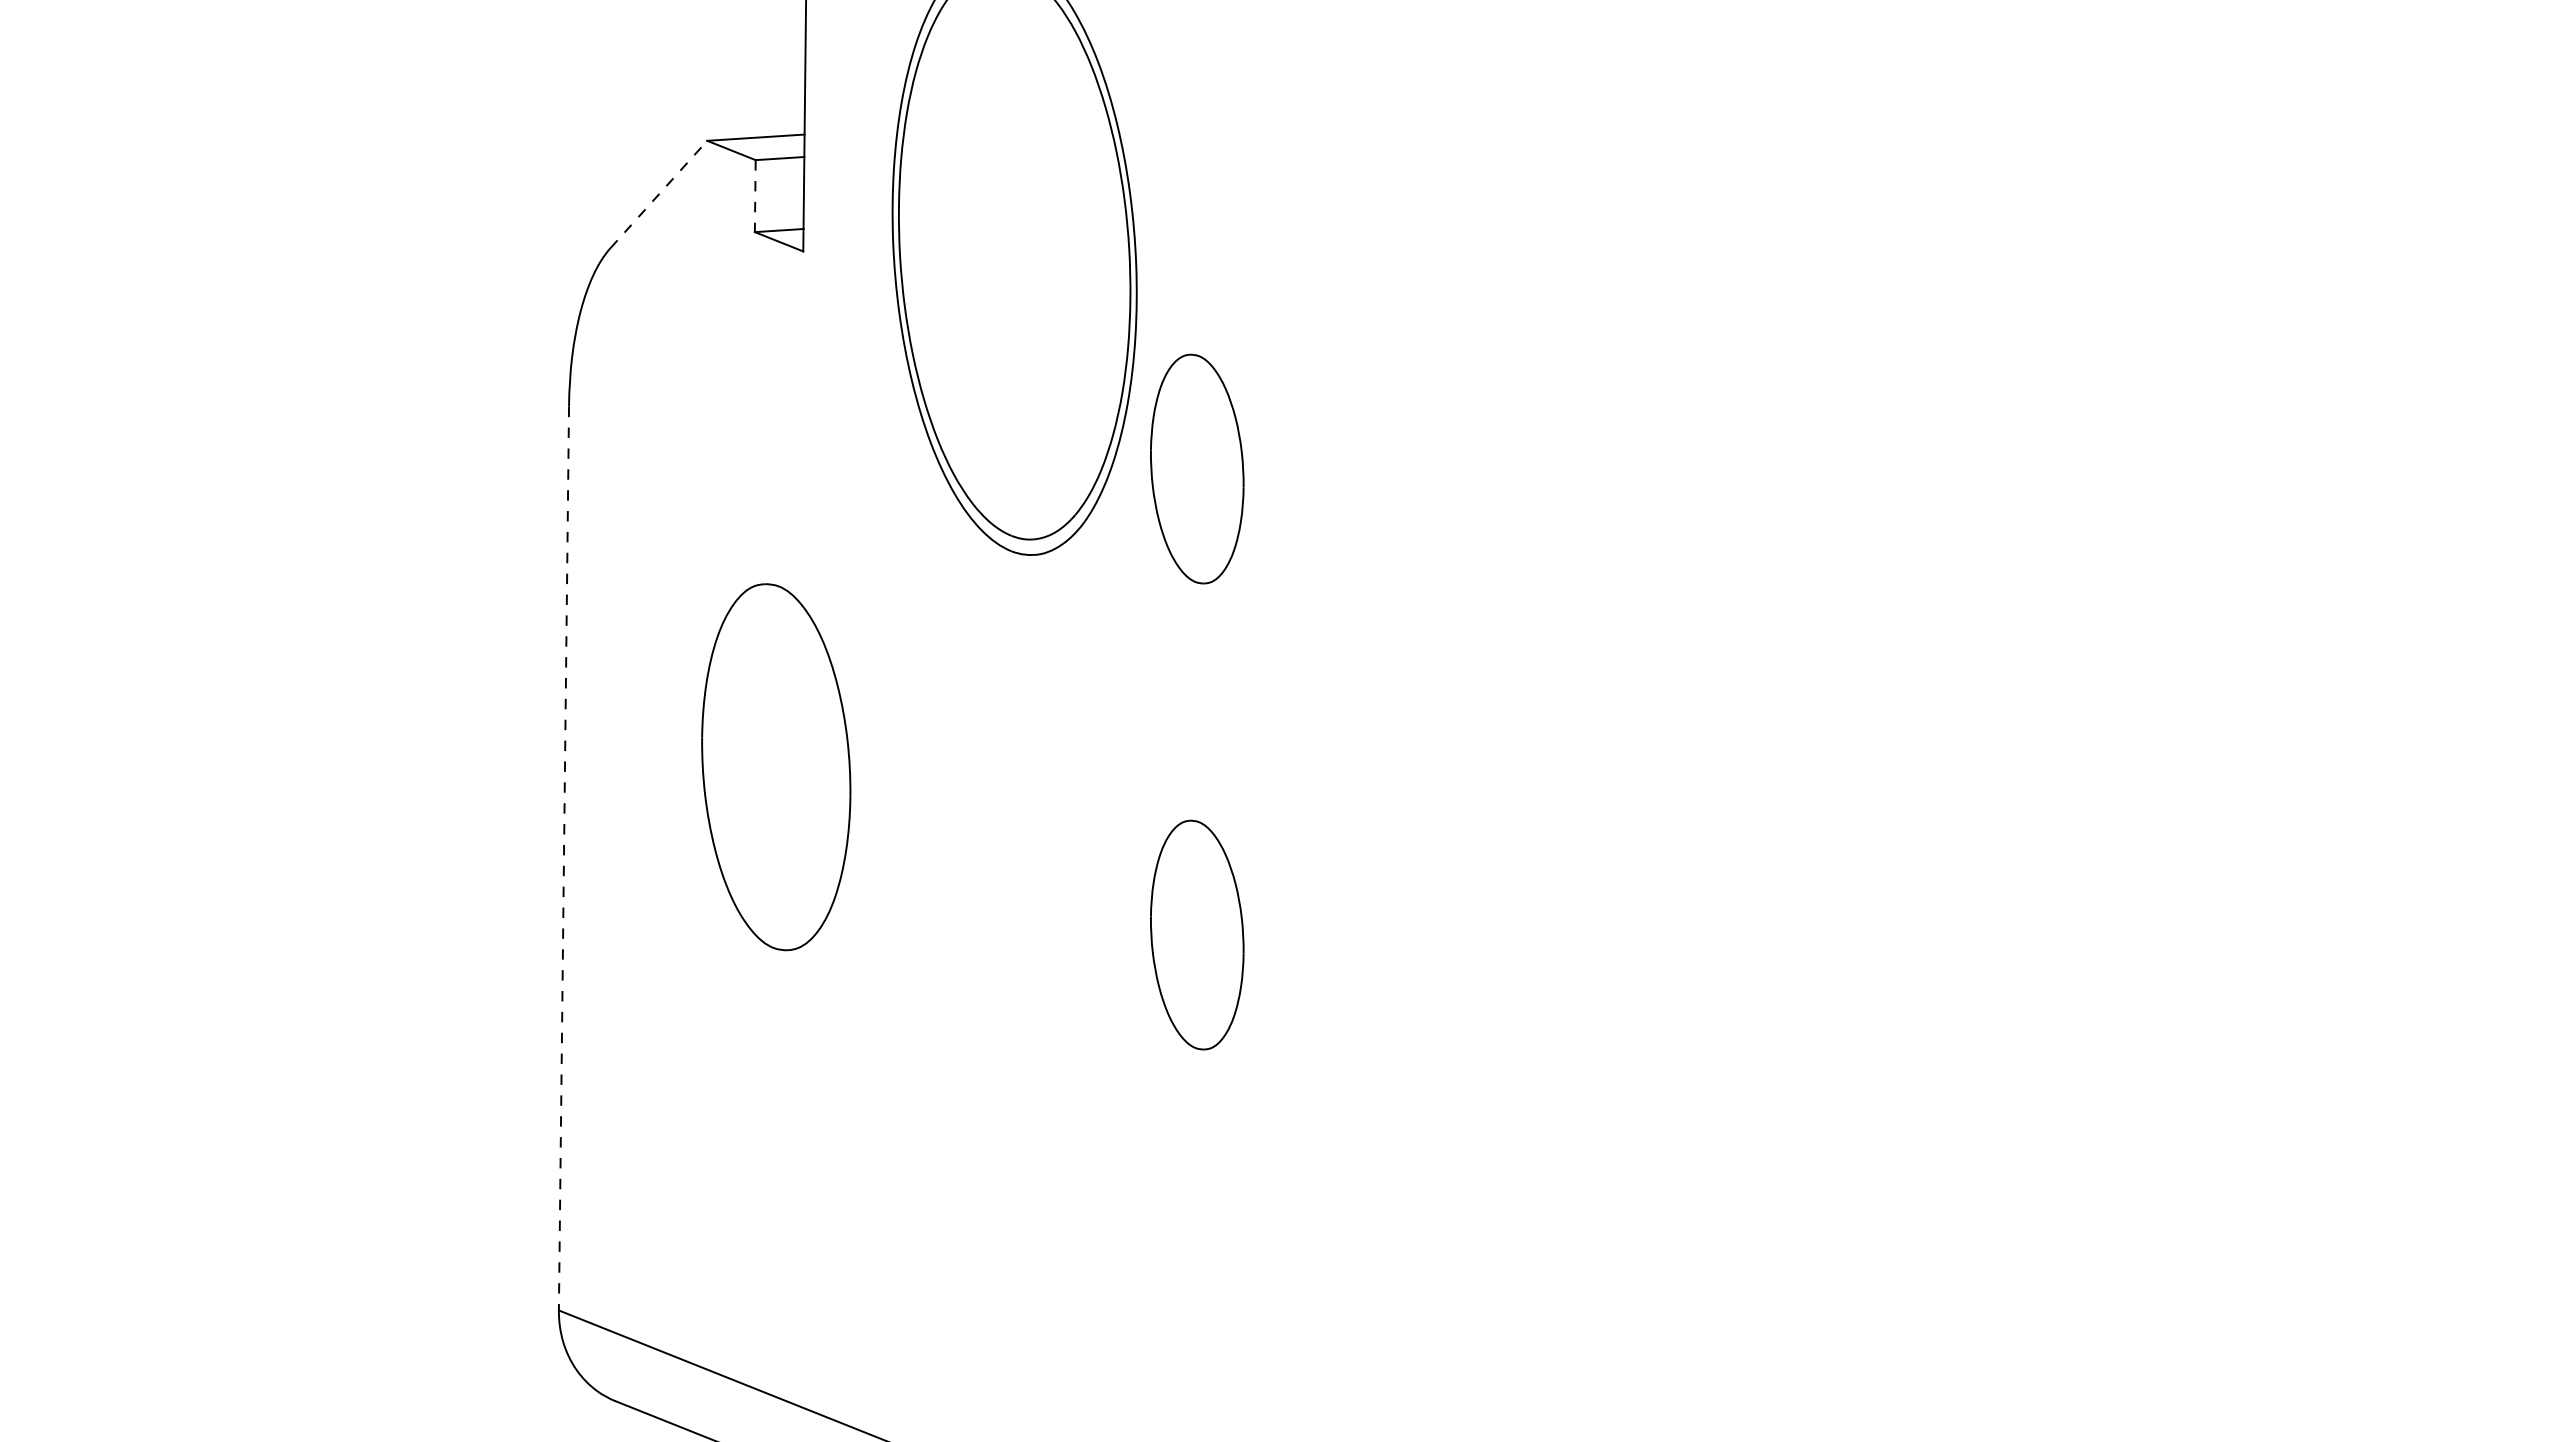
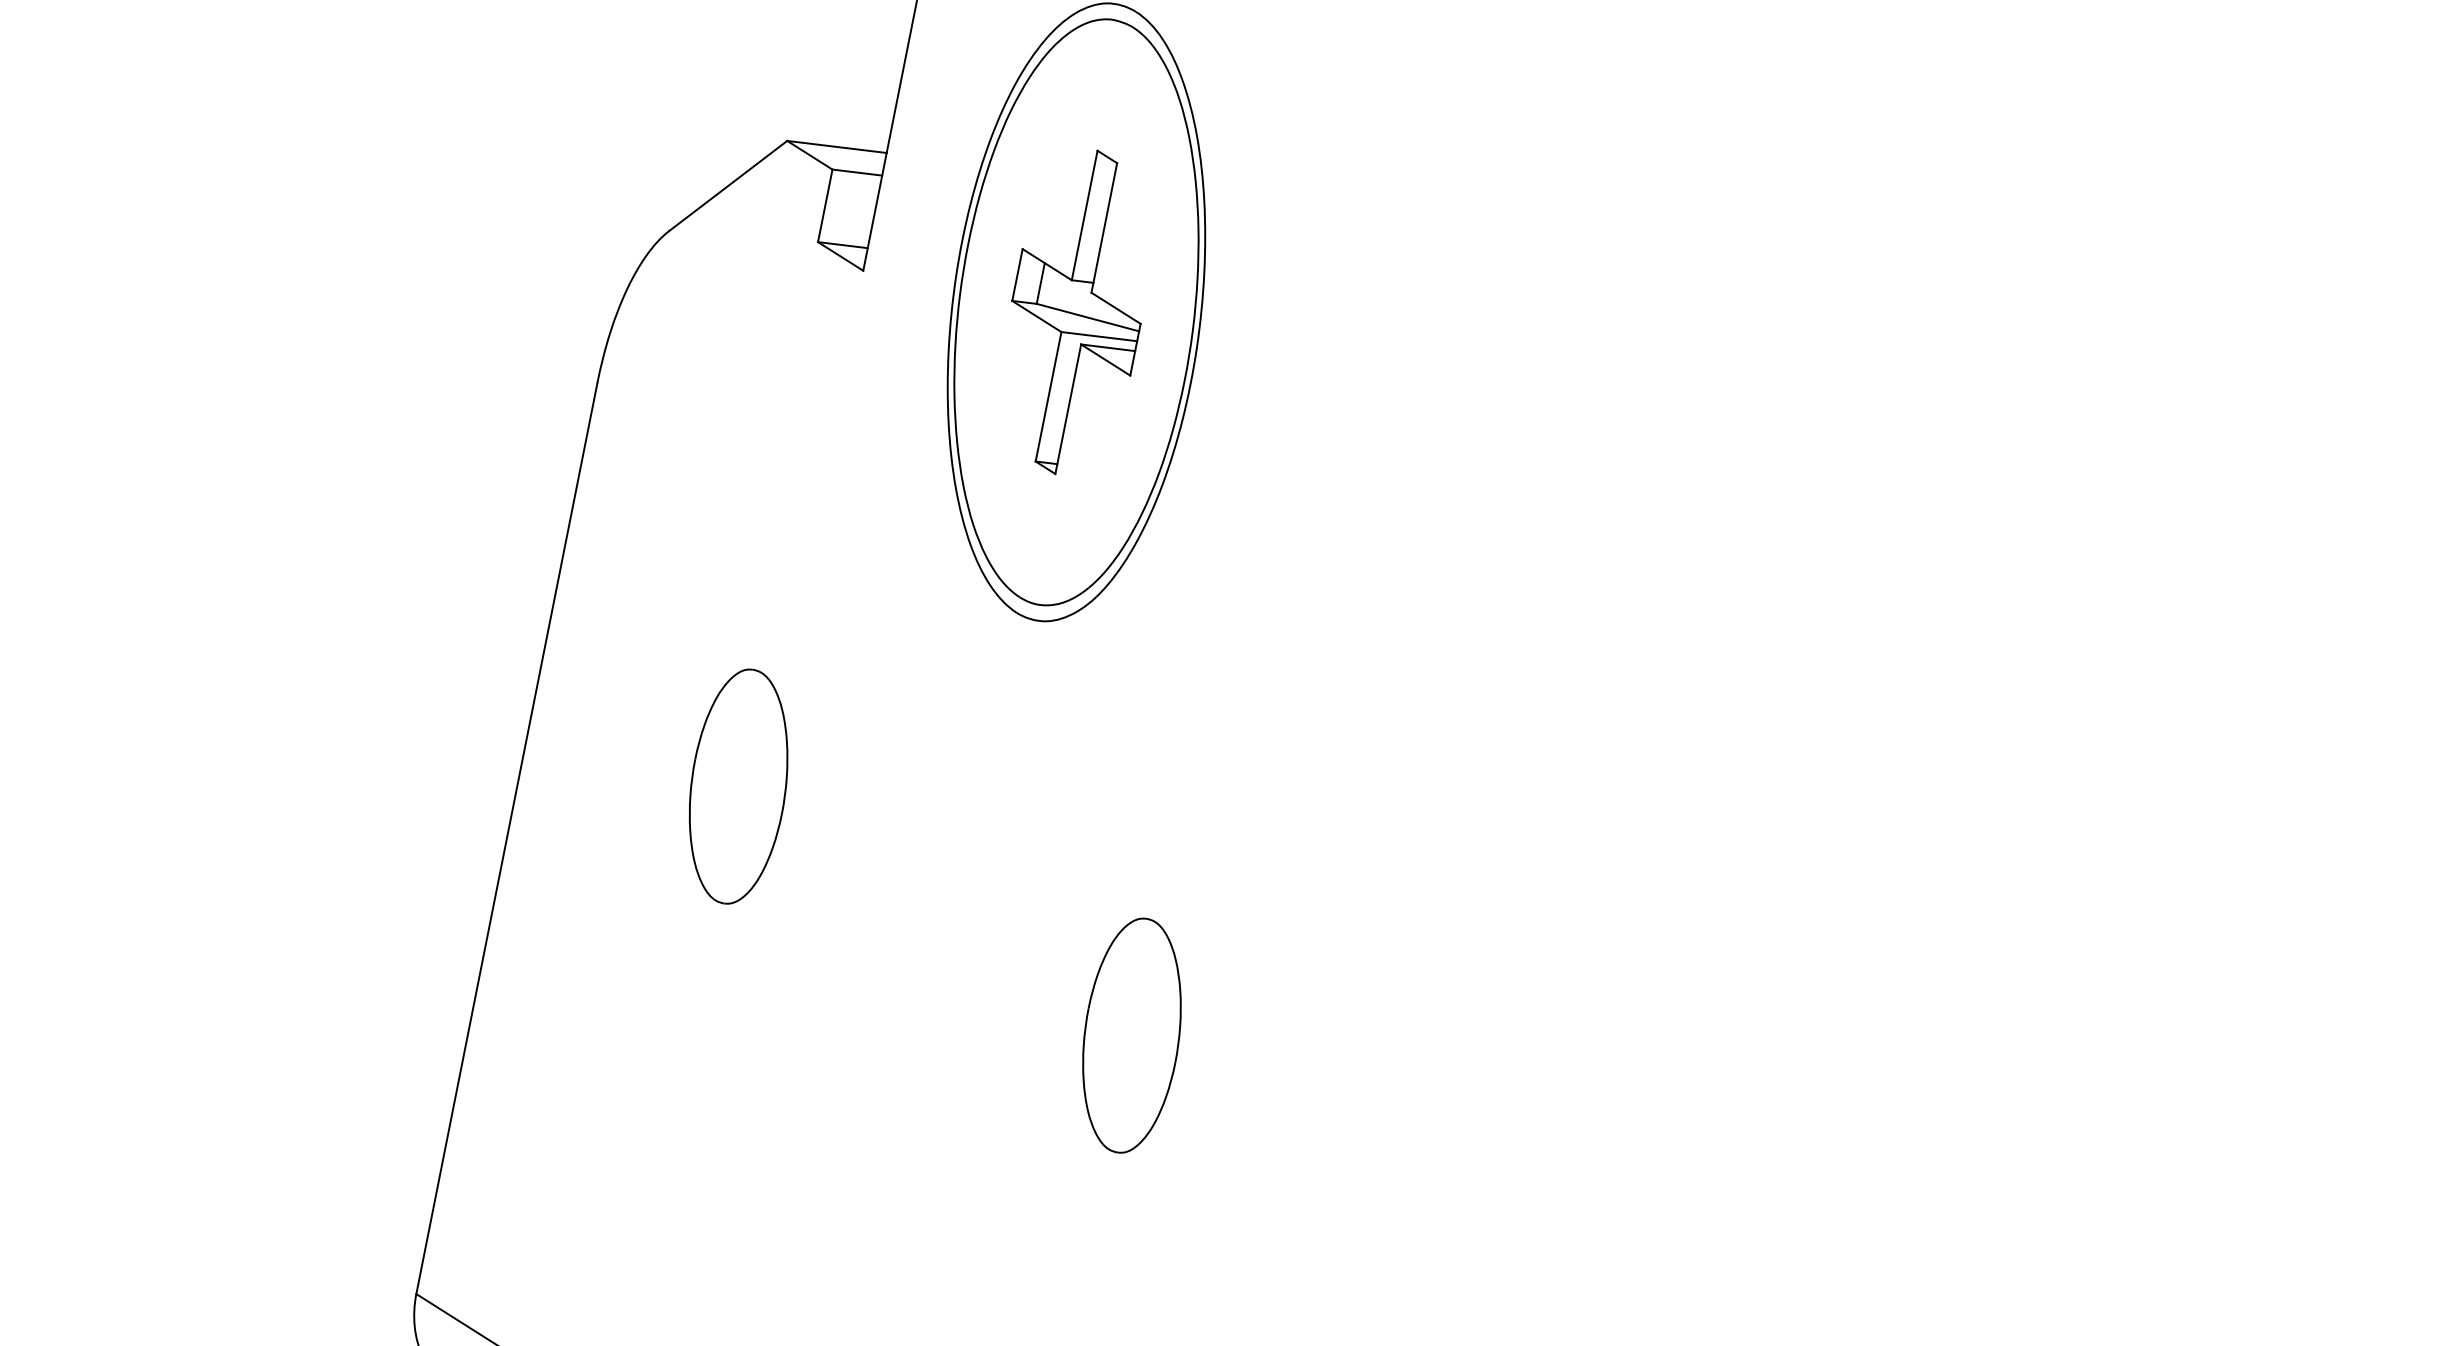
line: (659, 194) -> (728, 186), dashed -> solid
line: (755, 196) -> (825, 206), dashed -> solid
part: (1014, 252) -> (1076, 311), added
part: (1197, 468) -> (1220, 564), removed
part: (776, 767) -> (738, 786), size x0.62
line: (563, 858) -> (506, 838), dashed -> solid

